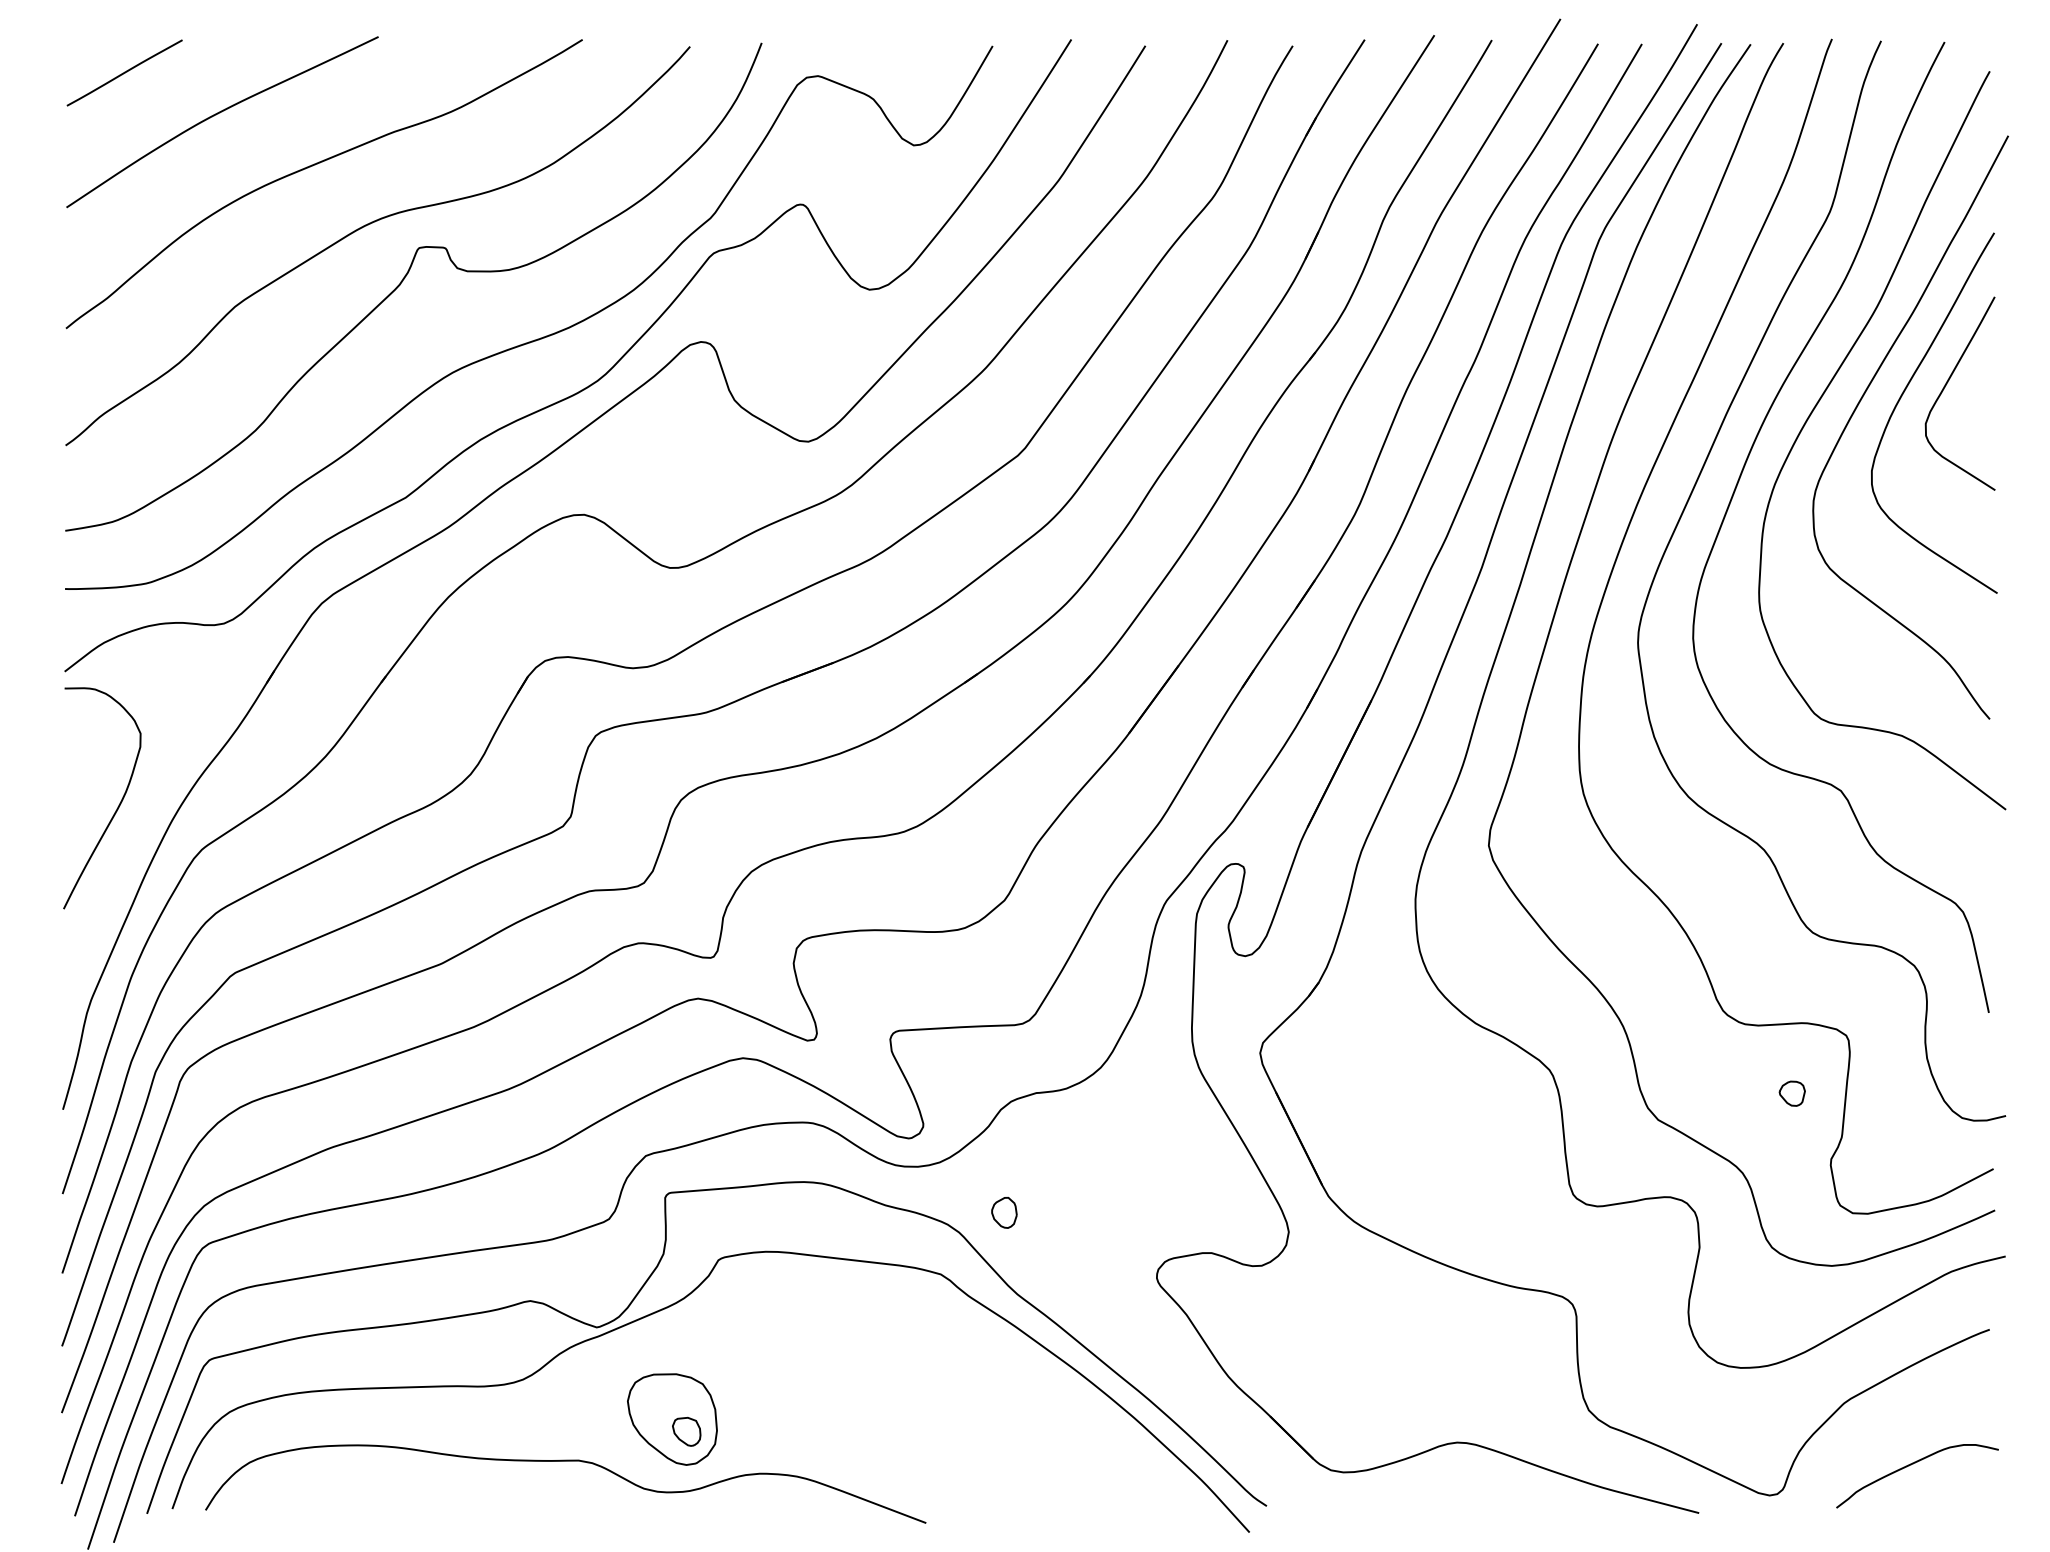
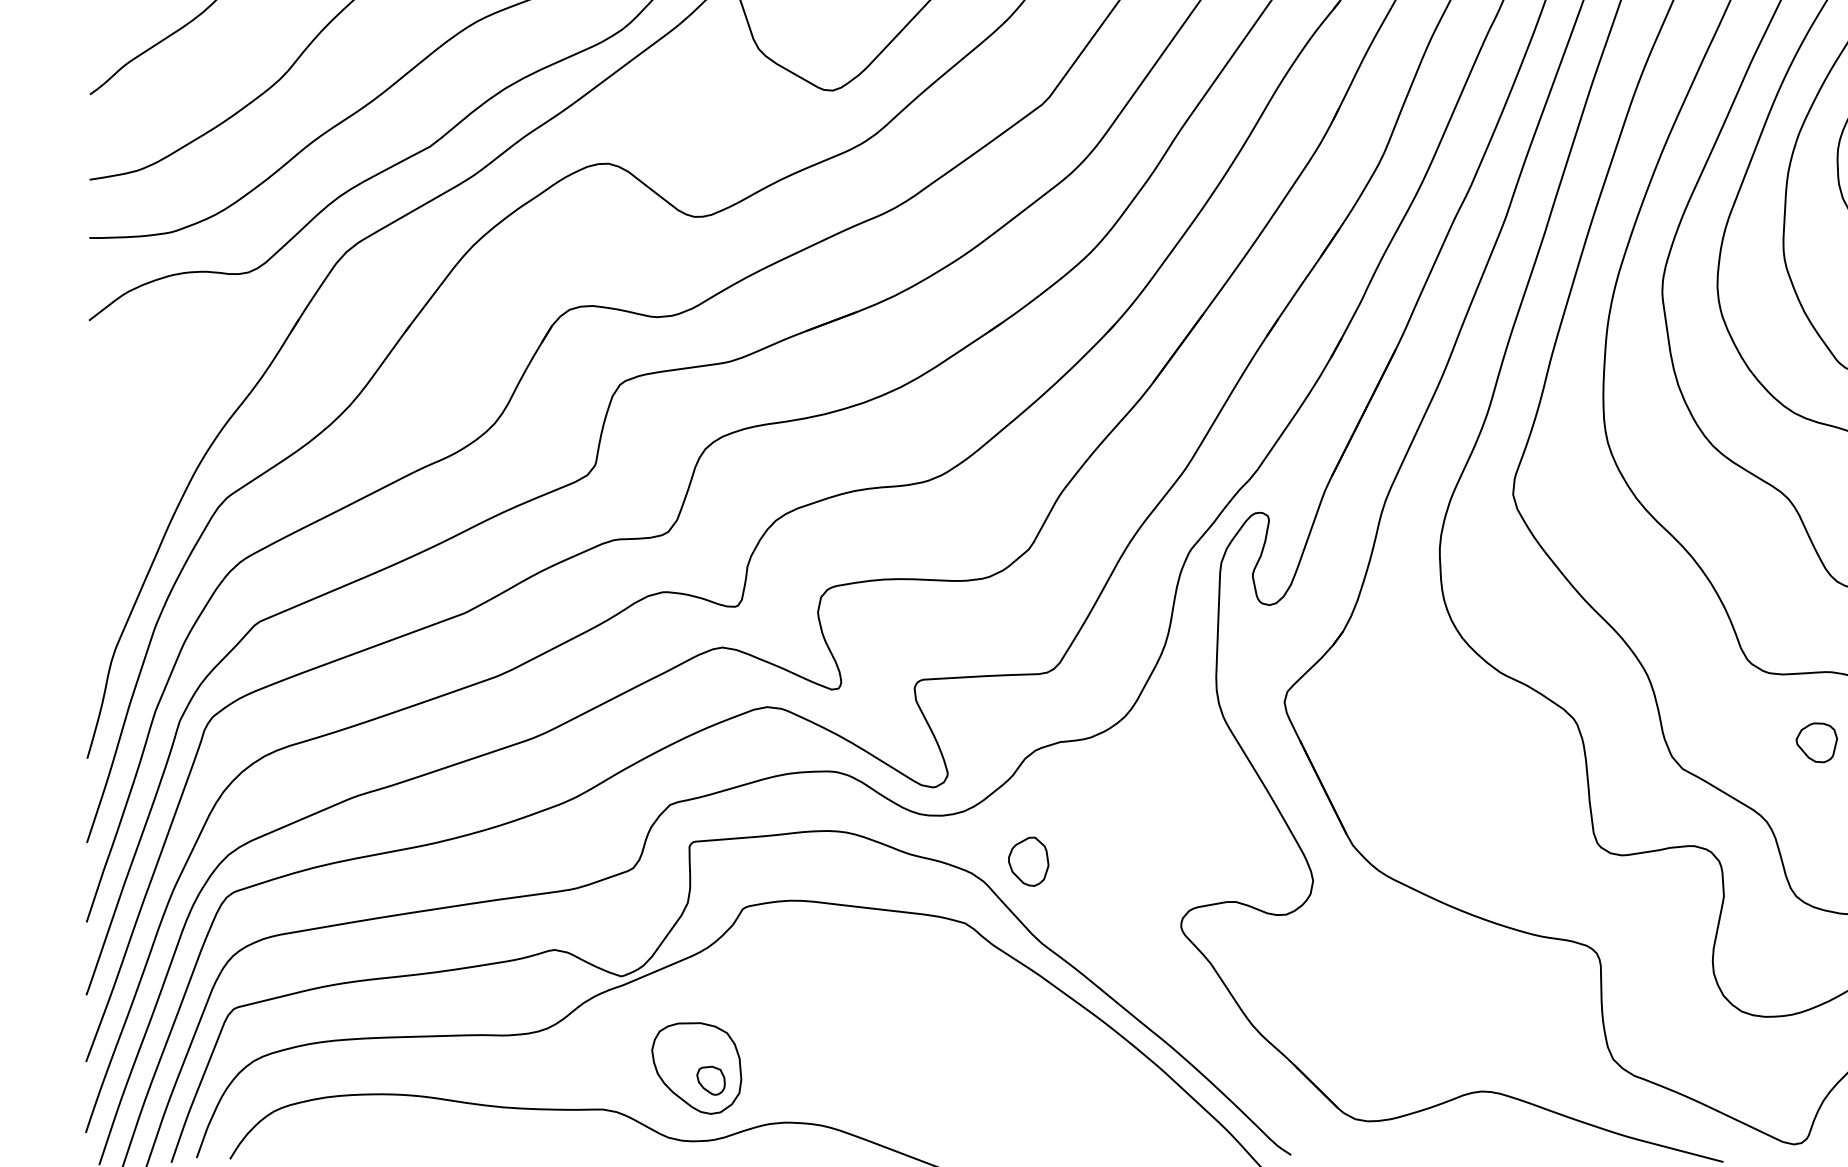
curve: (117, 806) -> (141, 455), removed
part: (1791, 1093) -> (1815, 742), size x1.6
part: (1004, 1212) -> (1028, 861), size x1.6

